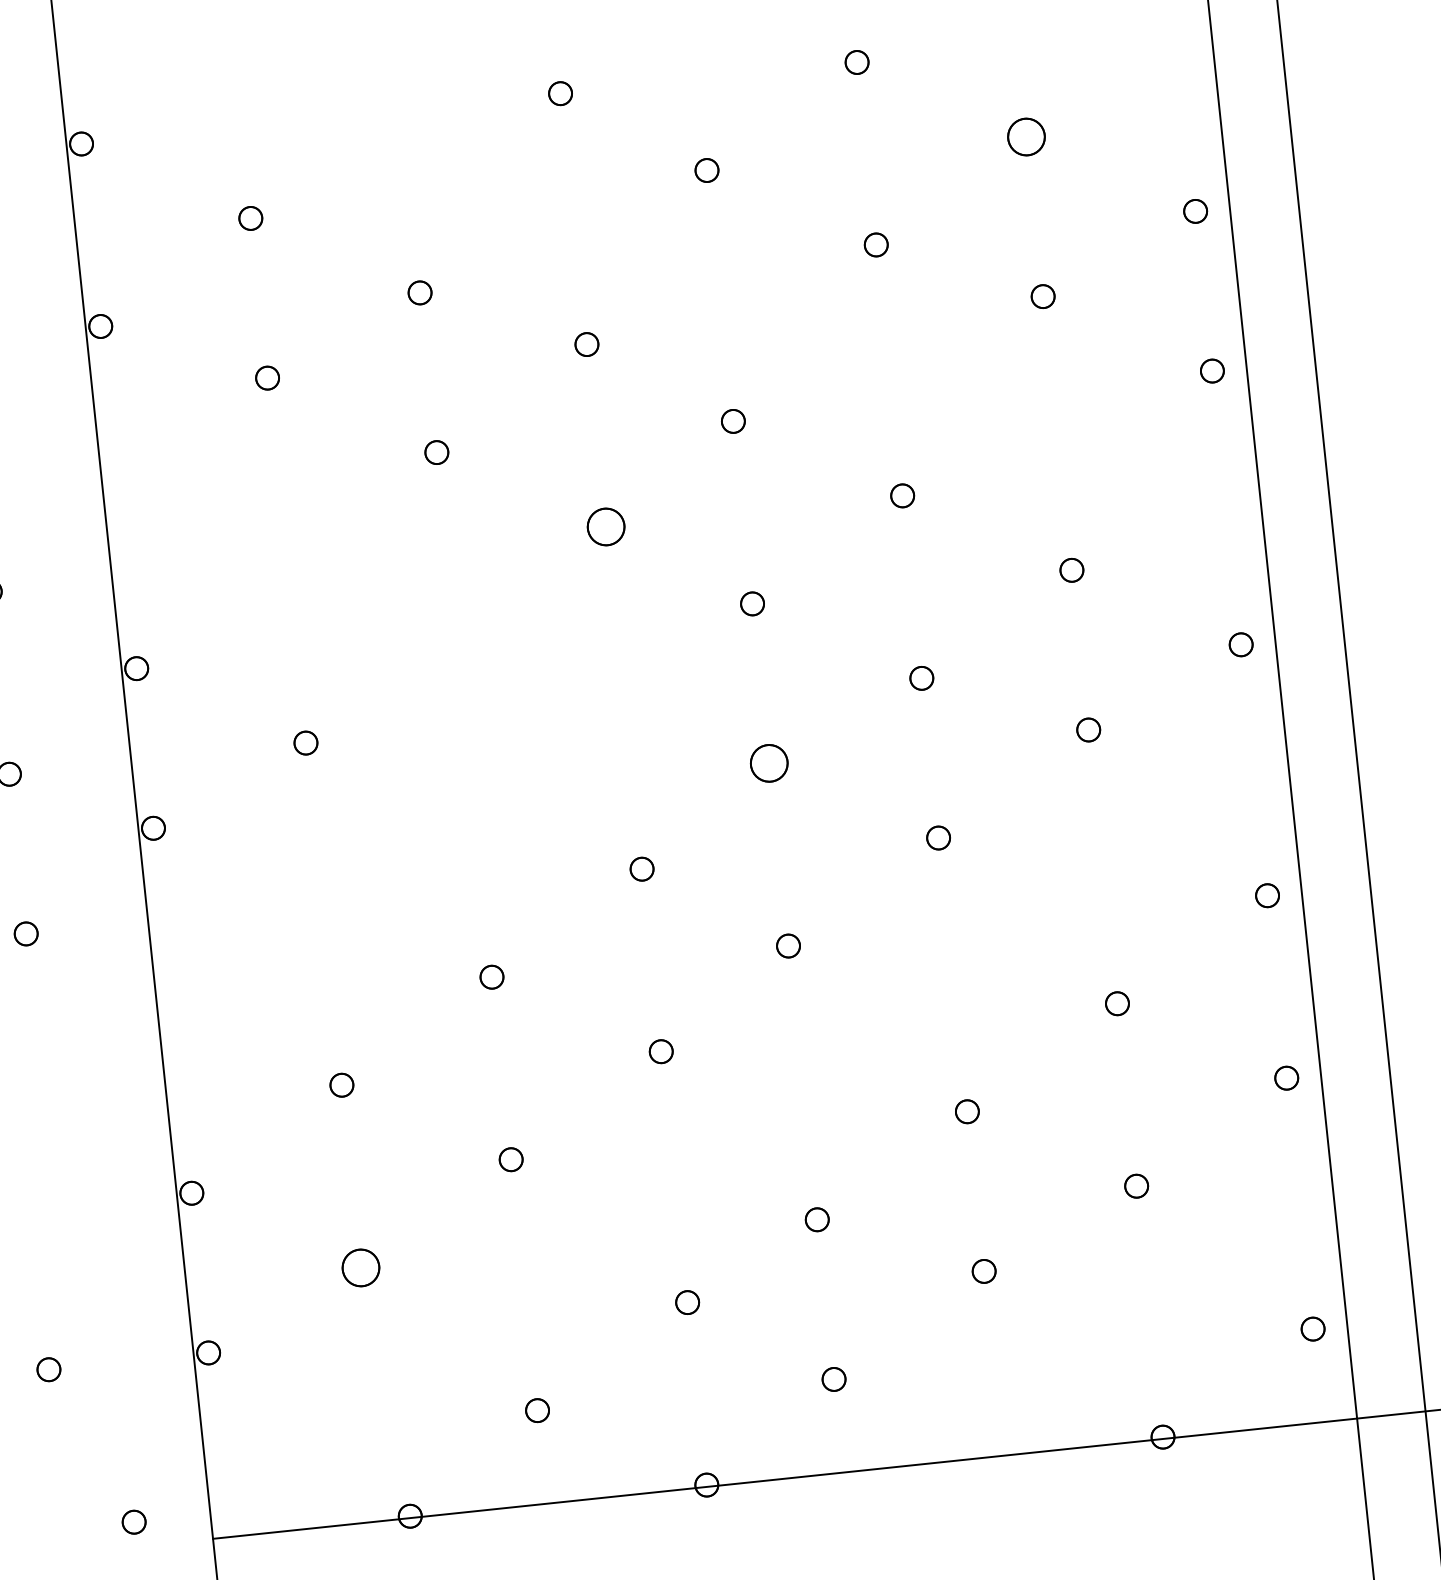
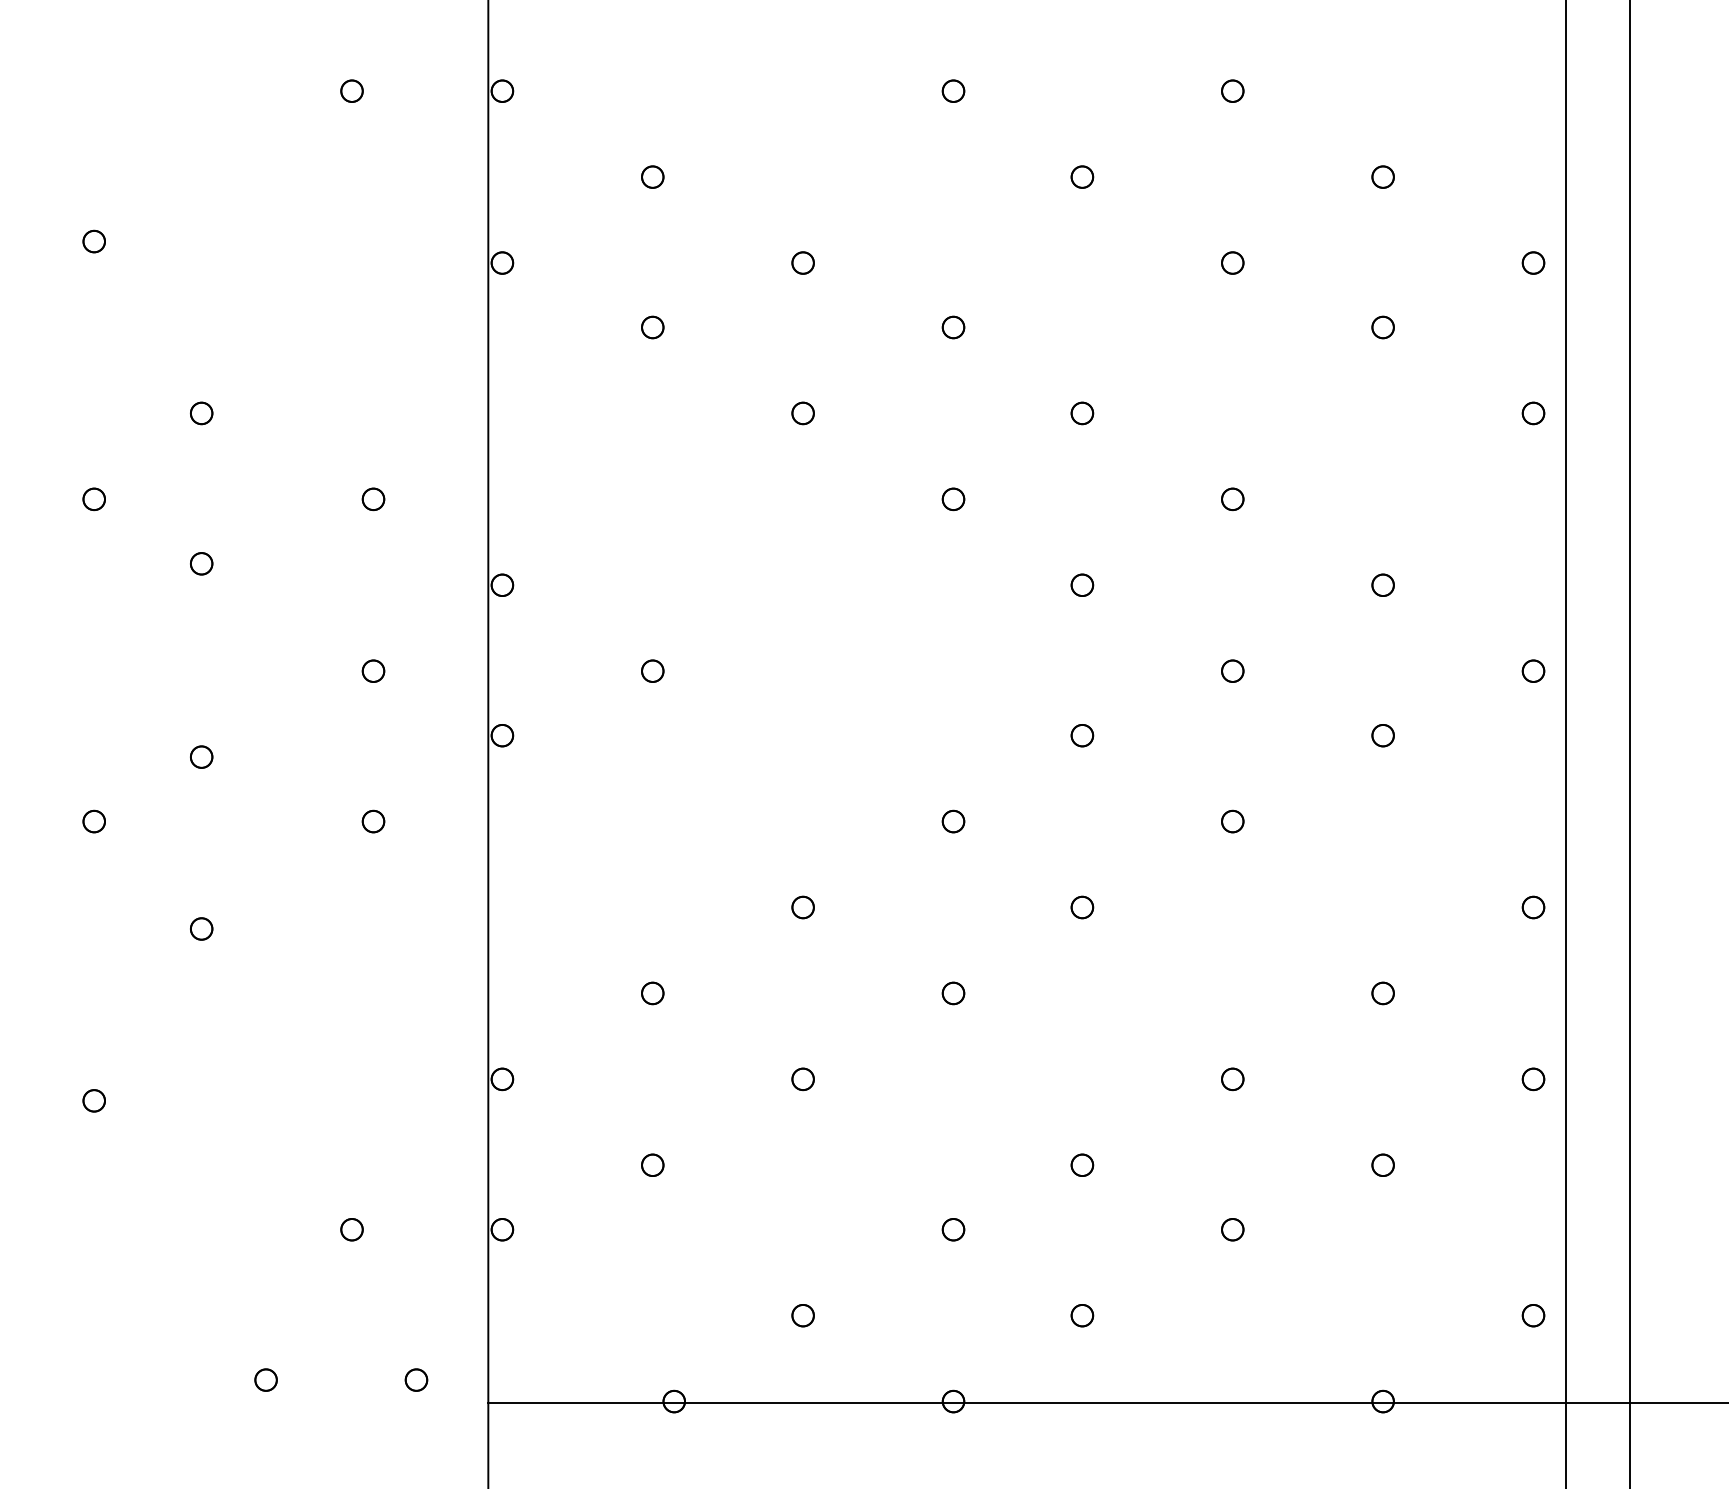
part: (1025, 136) -> (1382, 176), size x0.62
part: (606, 527) -> (953, 499), size x0.62
part: (769, 763) -> (1082, 735), size x0.62
part: (360, 1266) -> (652, 1164), size x0.62

